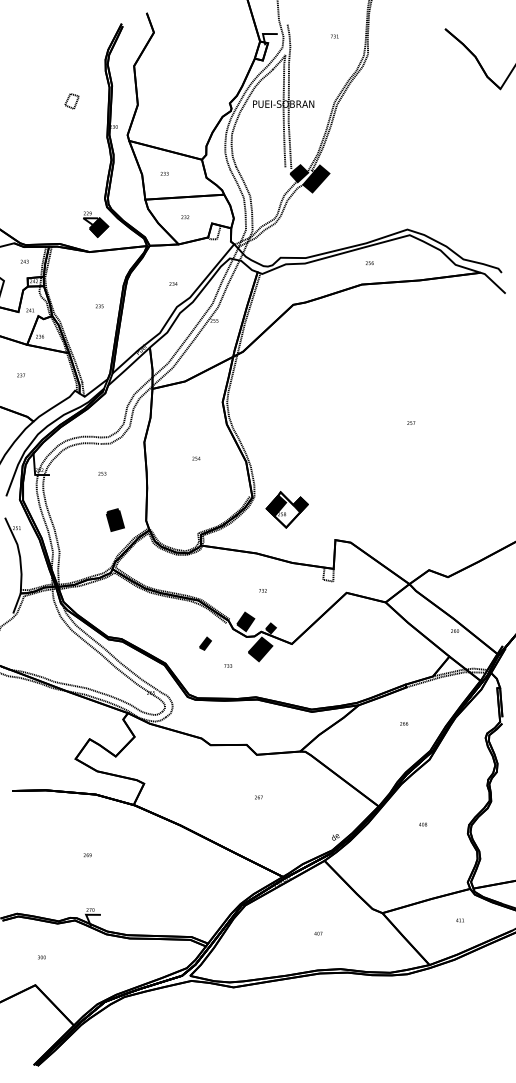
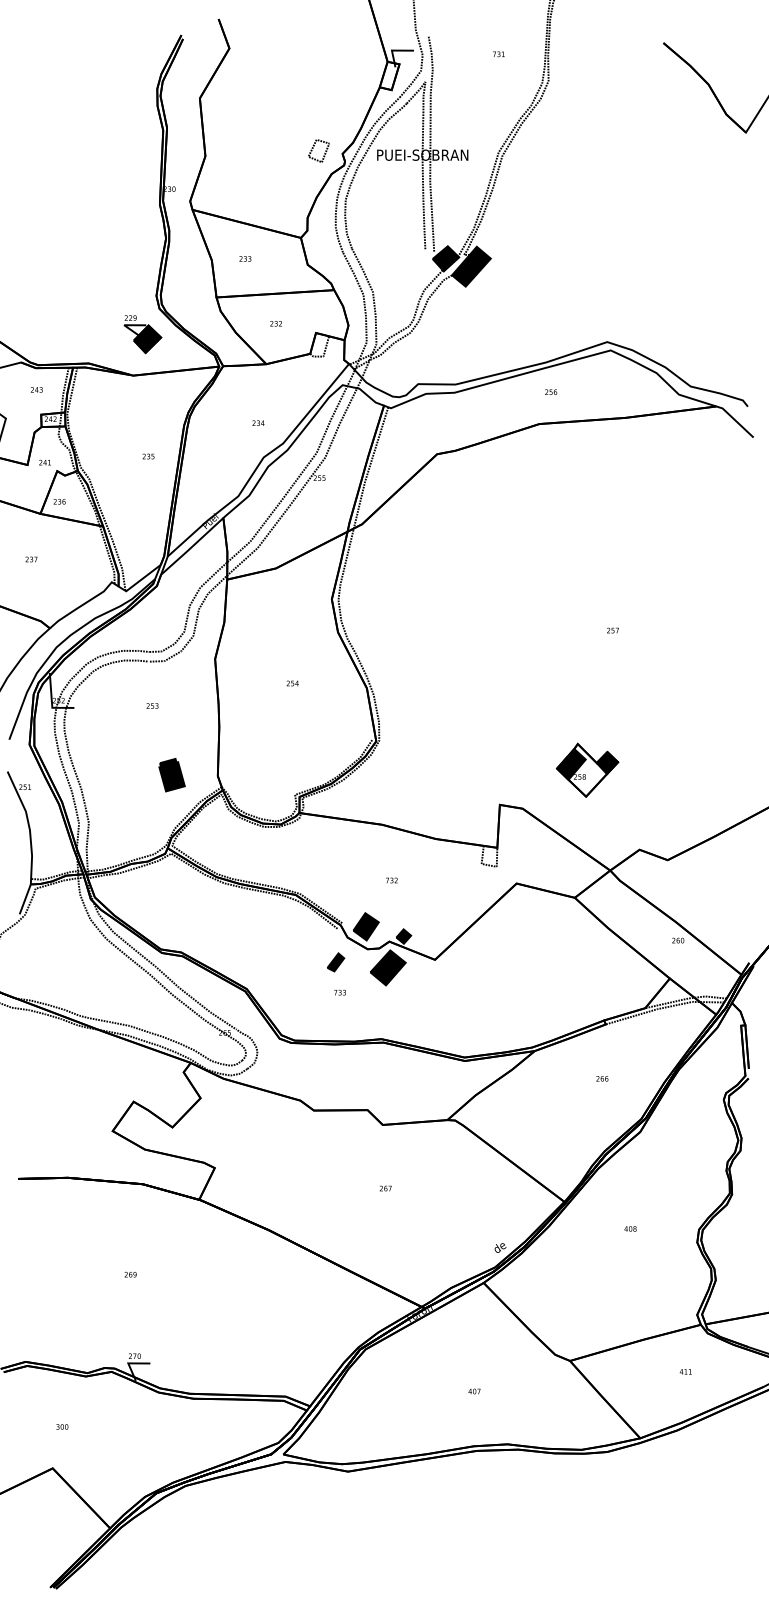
part: (71, 101) -> (318, 151), moved
part: (286, 509) -> (586, 769), moved
part: (205, 643) -> (336, 962), moved

